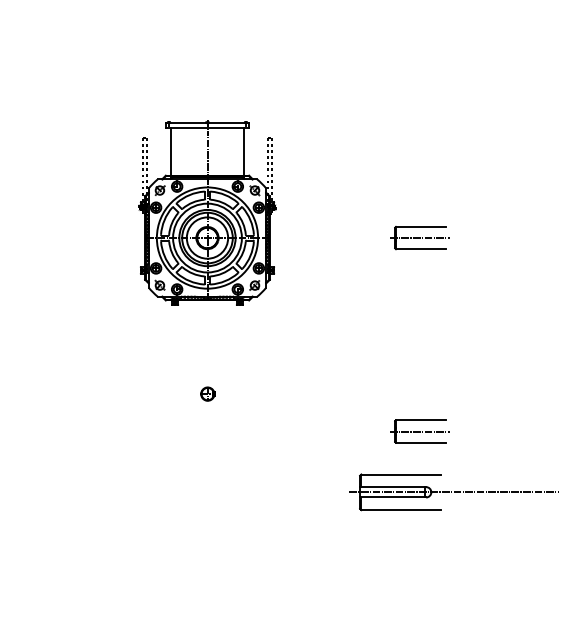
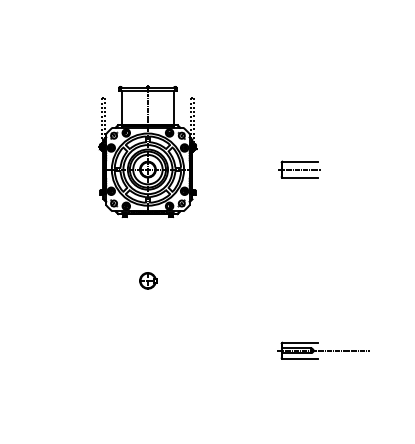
part: (208, 393) -> (148, 280), size x1.67
part: (420, 431) -> (299, 307), removed
part: (453, 491) -> (323, 350), size x0.62

